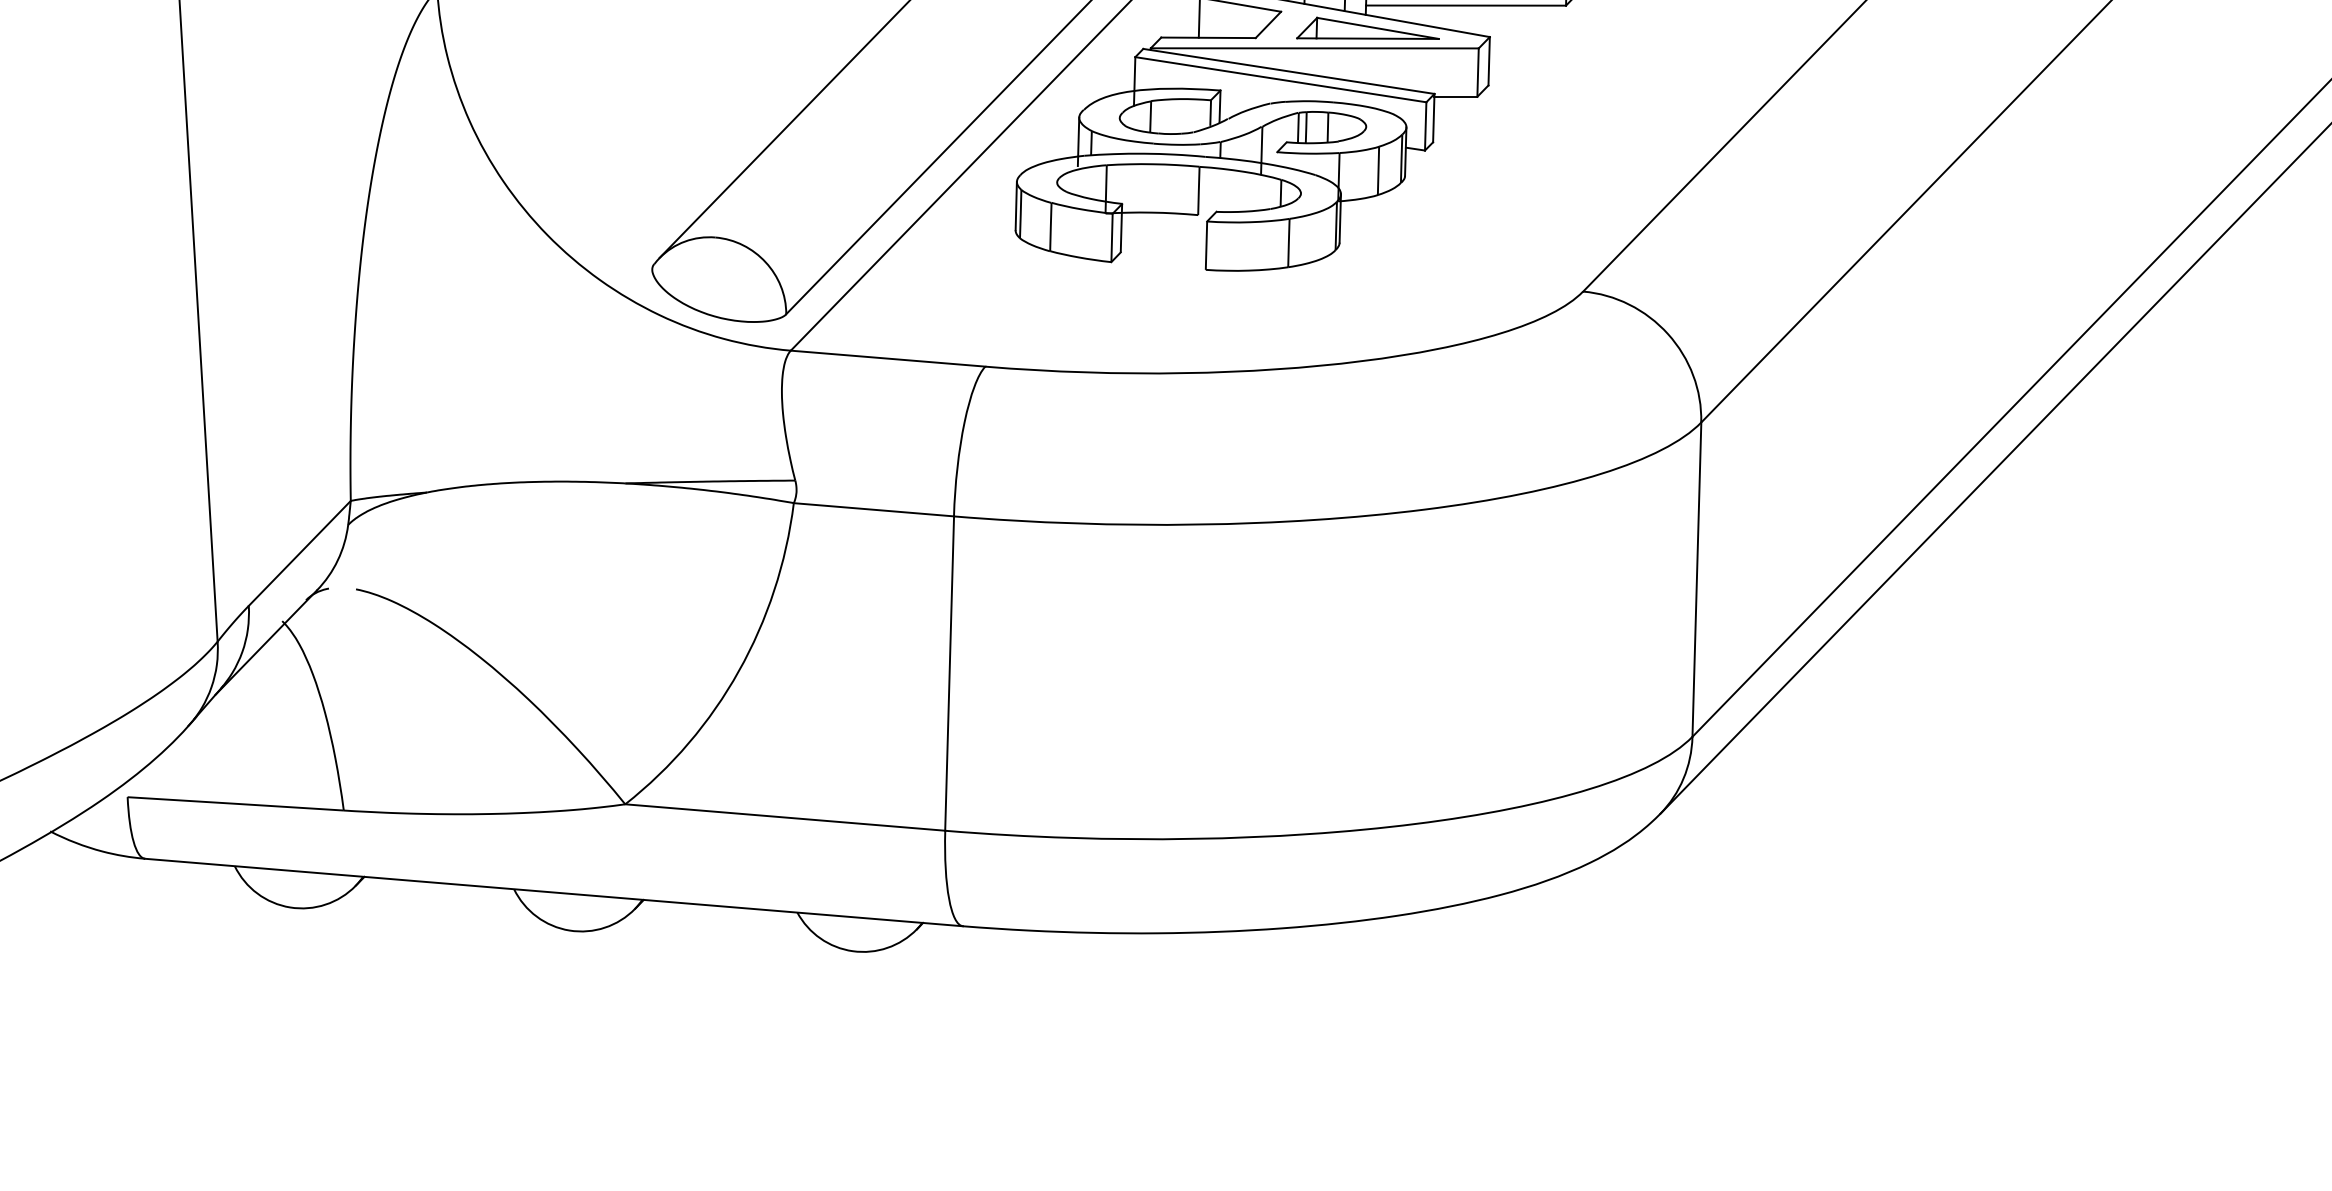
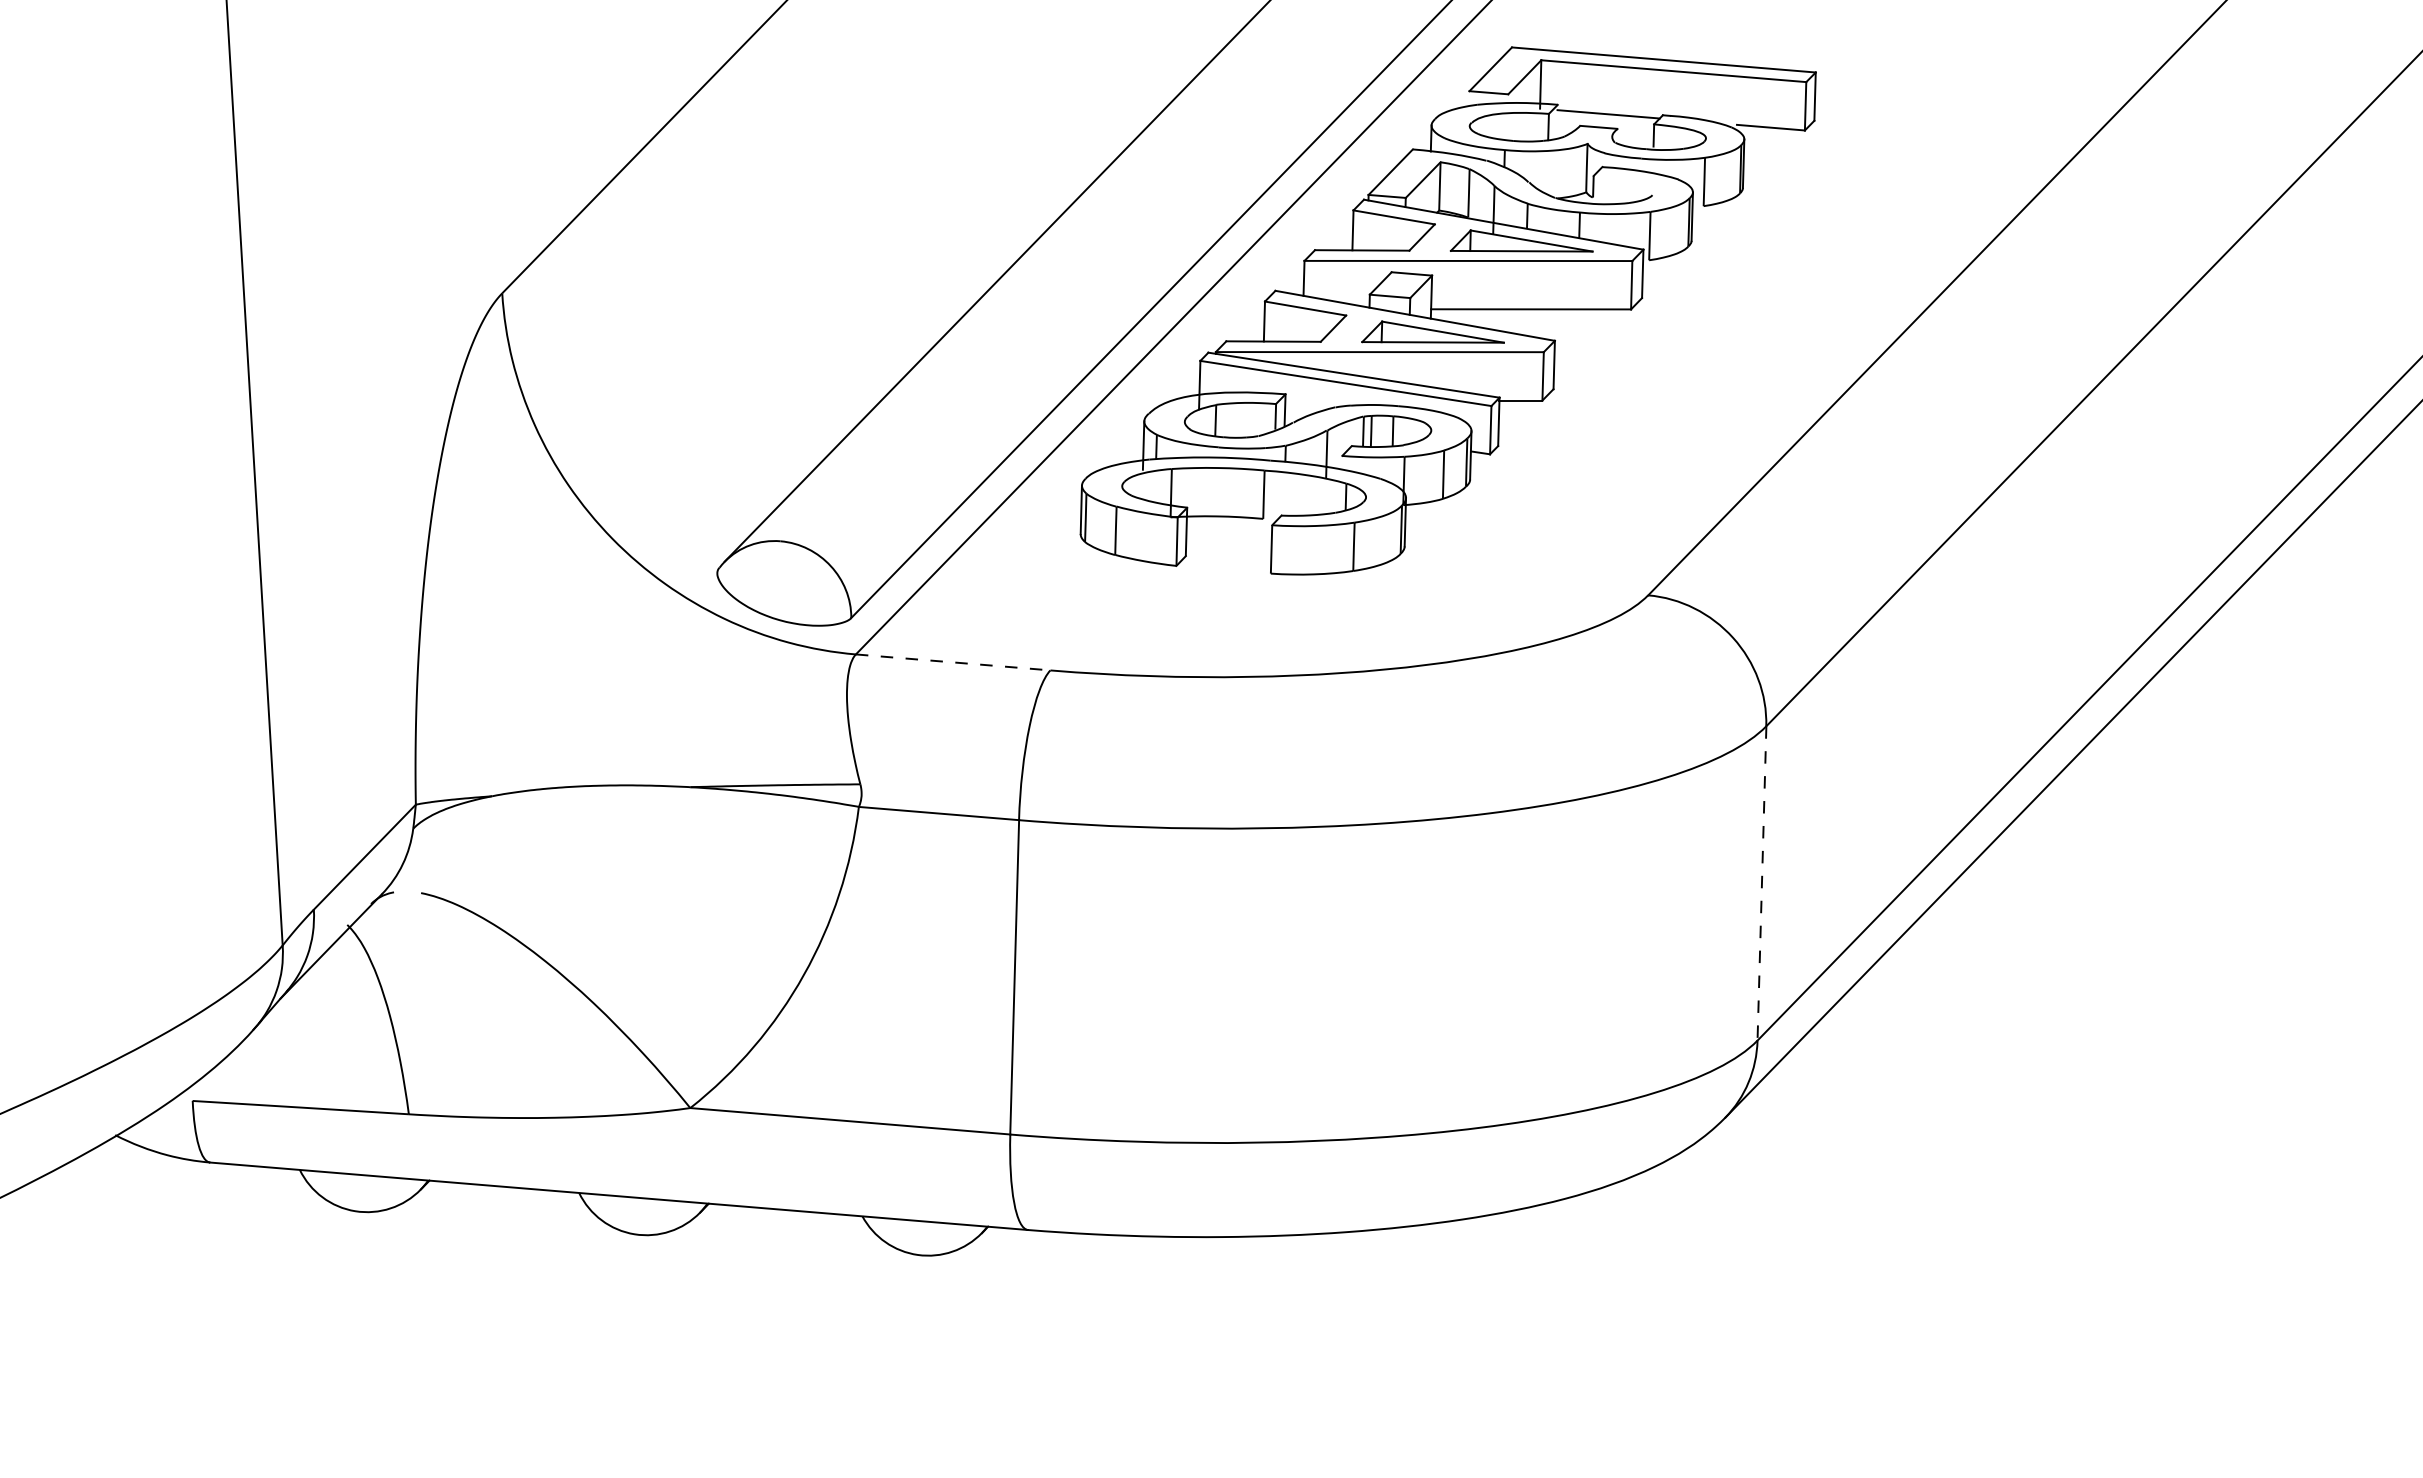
line: (888, 358) -> (953, 662), solid -> dashed
line: (1696, 579) -> (1761, 883), solid -> dashed

